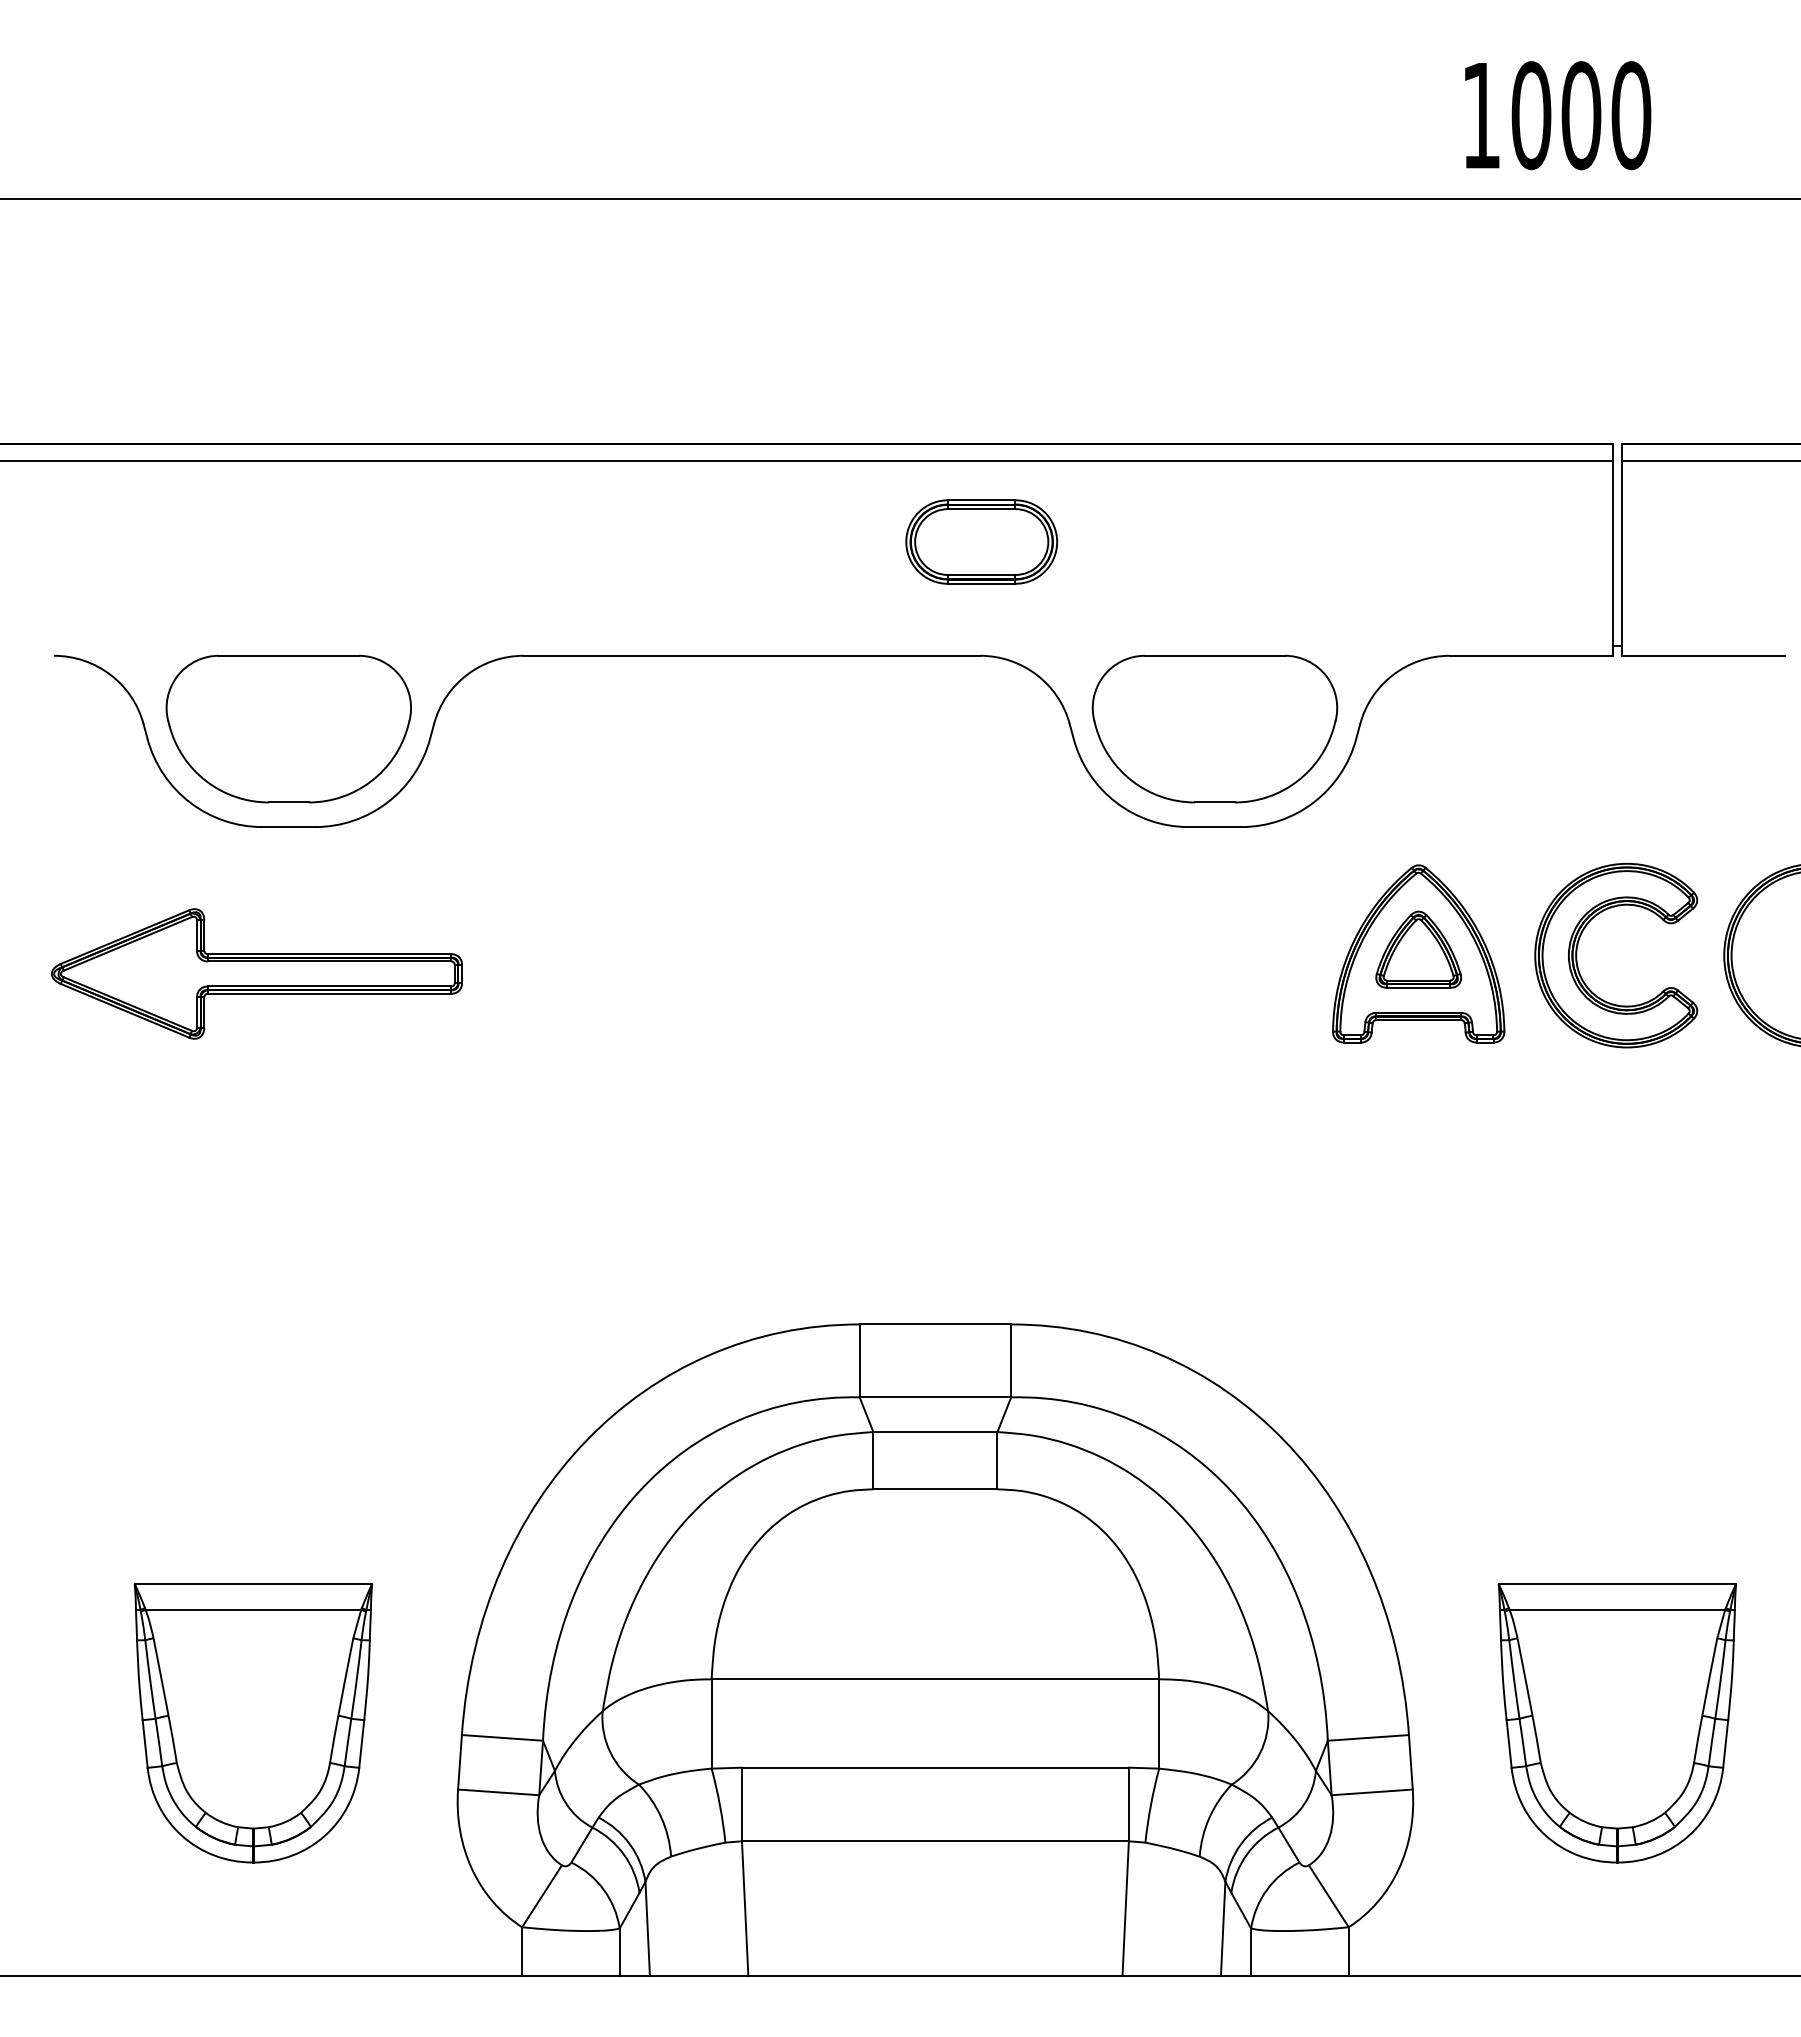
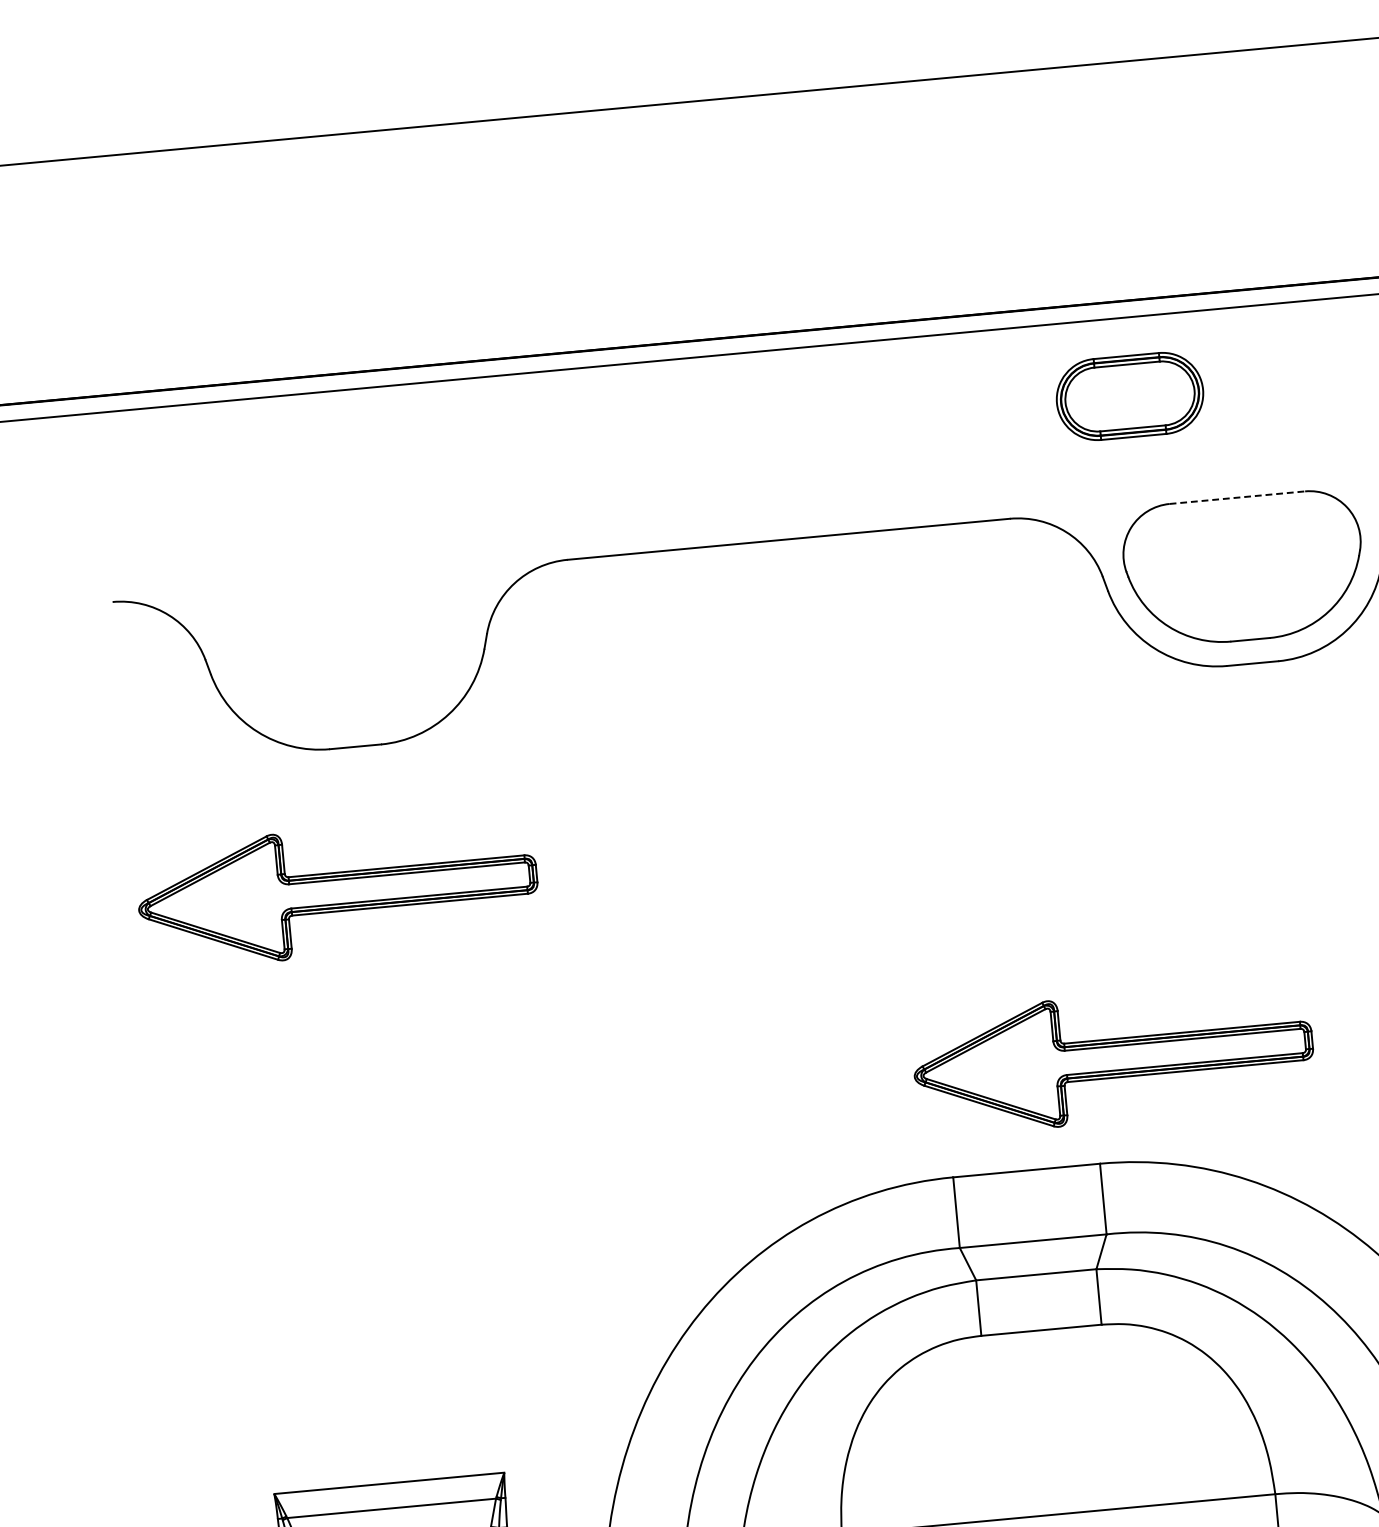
part: (981, 541) -> (1129, 395), moved
line: (1214, 655) -> (1236, 497), solid -> dashed
part: (288, 728) -> (346, 651), removed
part: (1034, 1217) -> (1113, 1058), added

